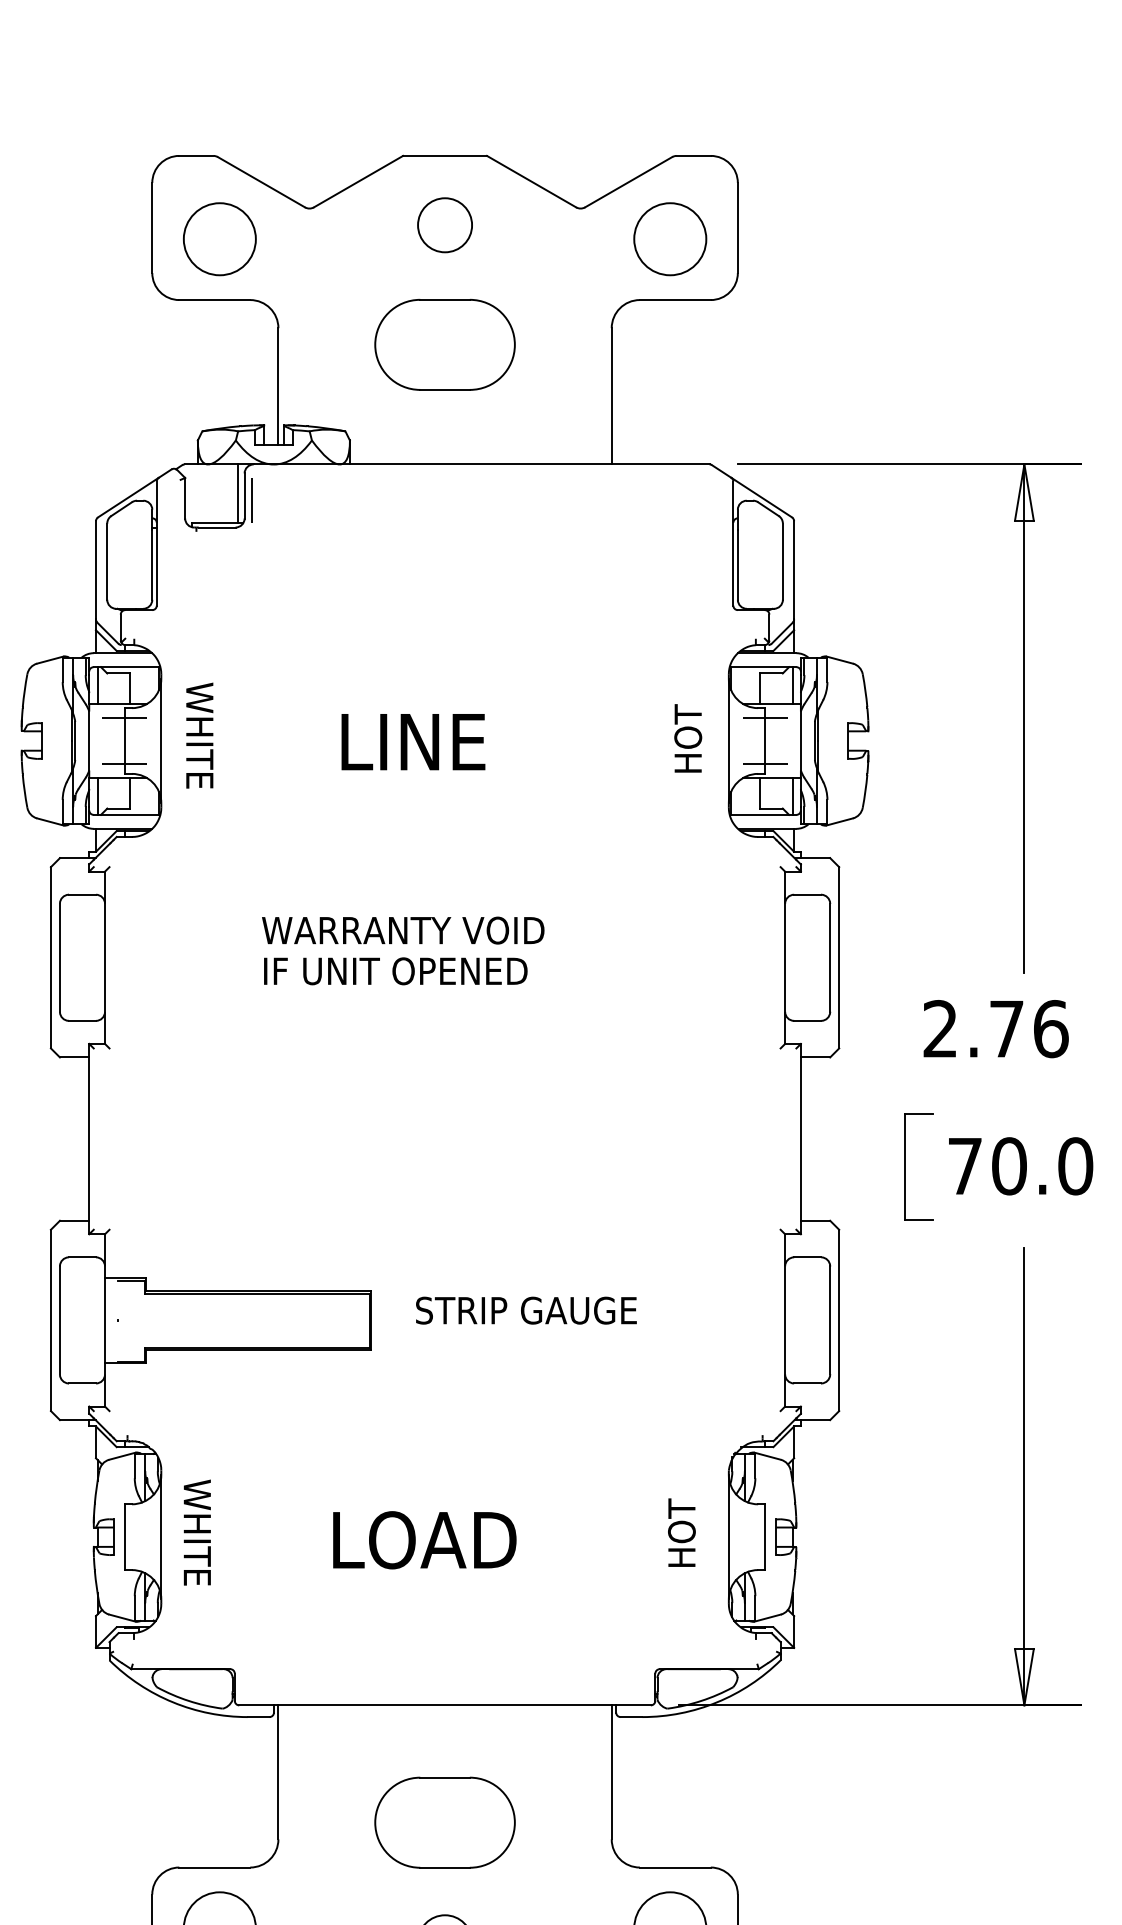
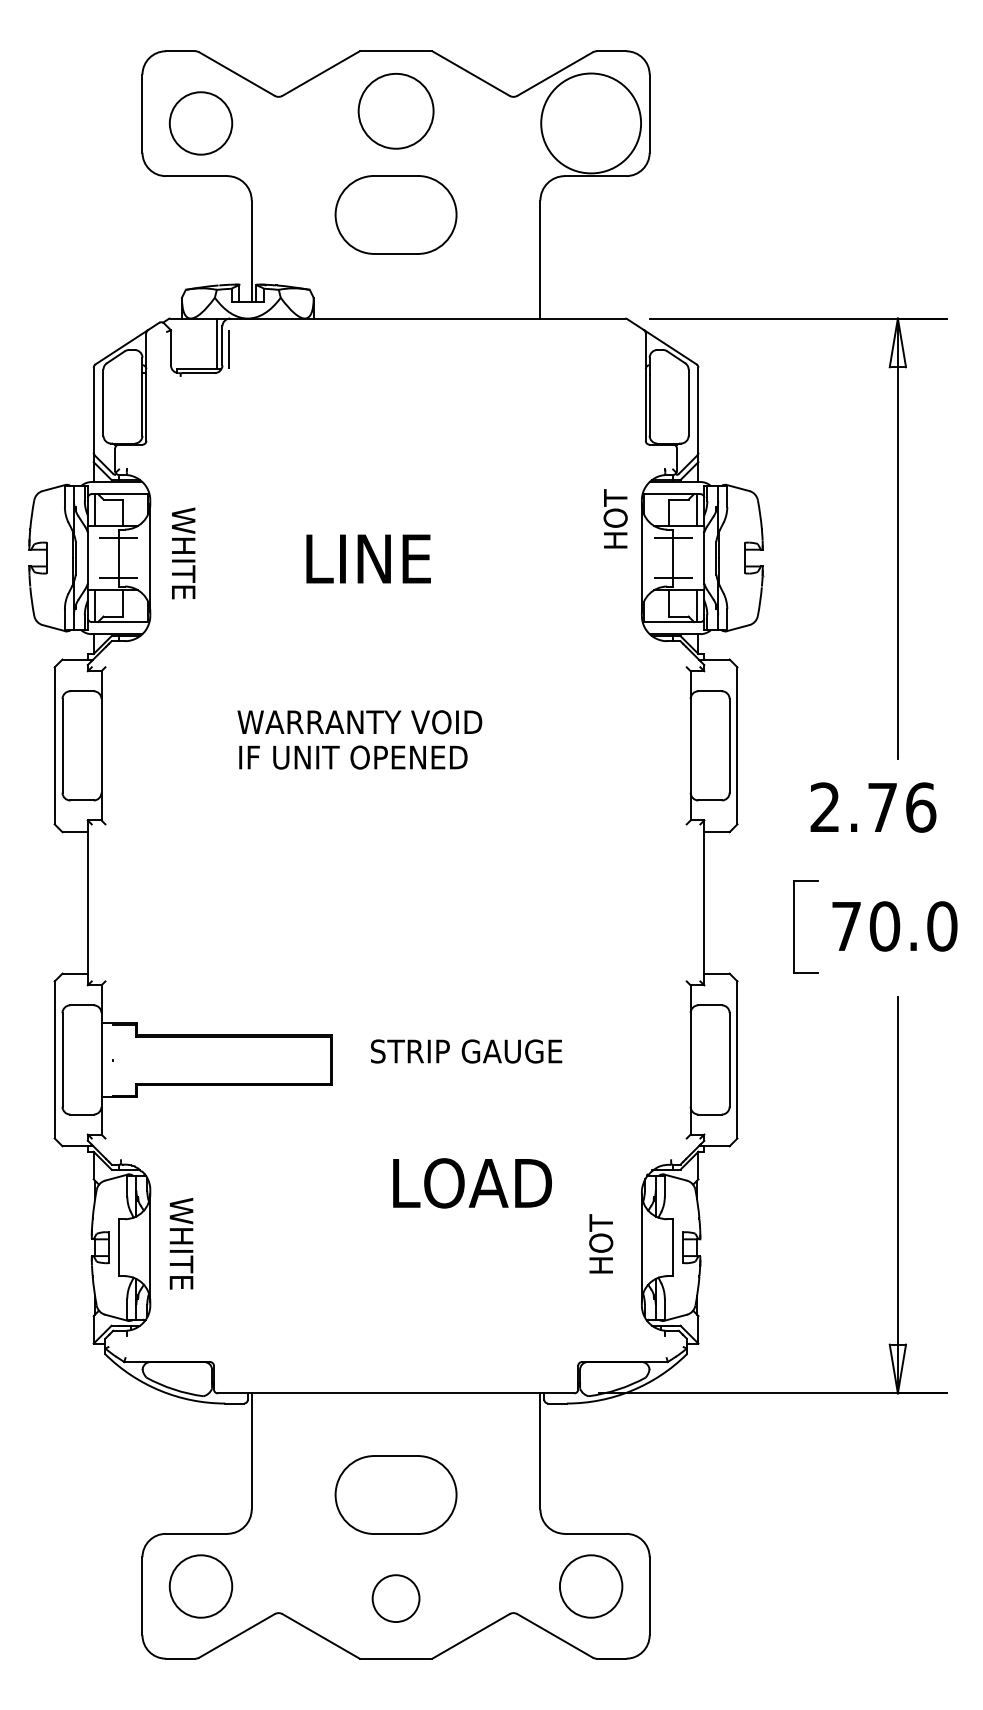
circle: (444, 225) -> (395, 111), size x1.6
circle: (669, 239) -> (590, 123), size x1.6
text: (687, 738) -> (615, 518), moved
text: (424, 1540) -> (472, 1183), moved

